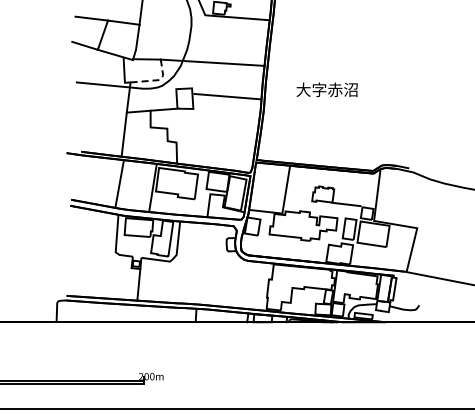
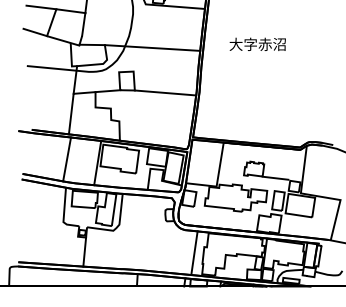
line: (158, 80) -> (102, 64), dashed -> solid
text: (326, 89) -> (257, 44), moved
line: (227, 96) -> (165, 92), moved
line: (257, 285) -> (193, 252), added

